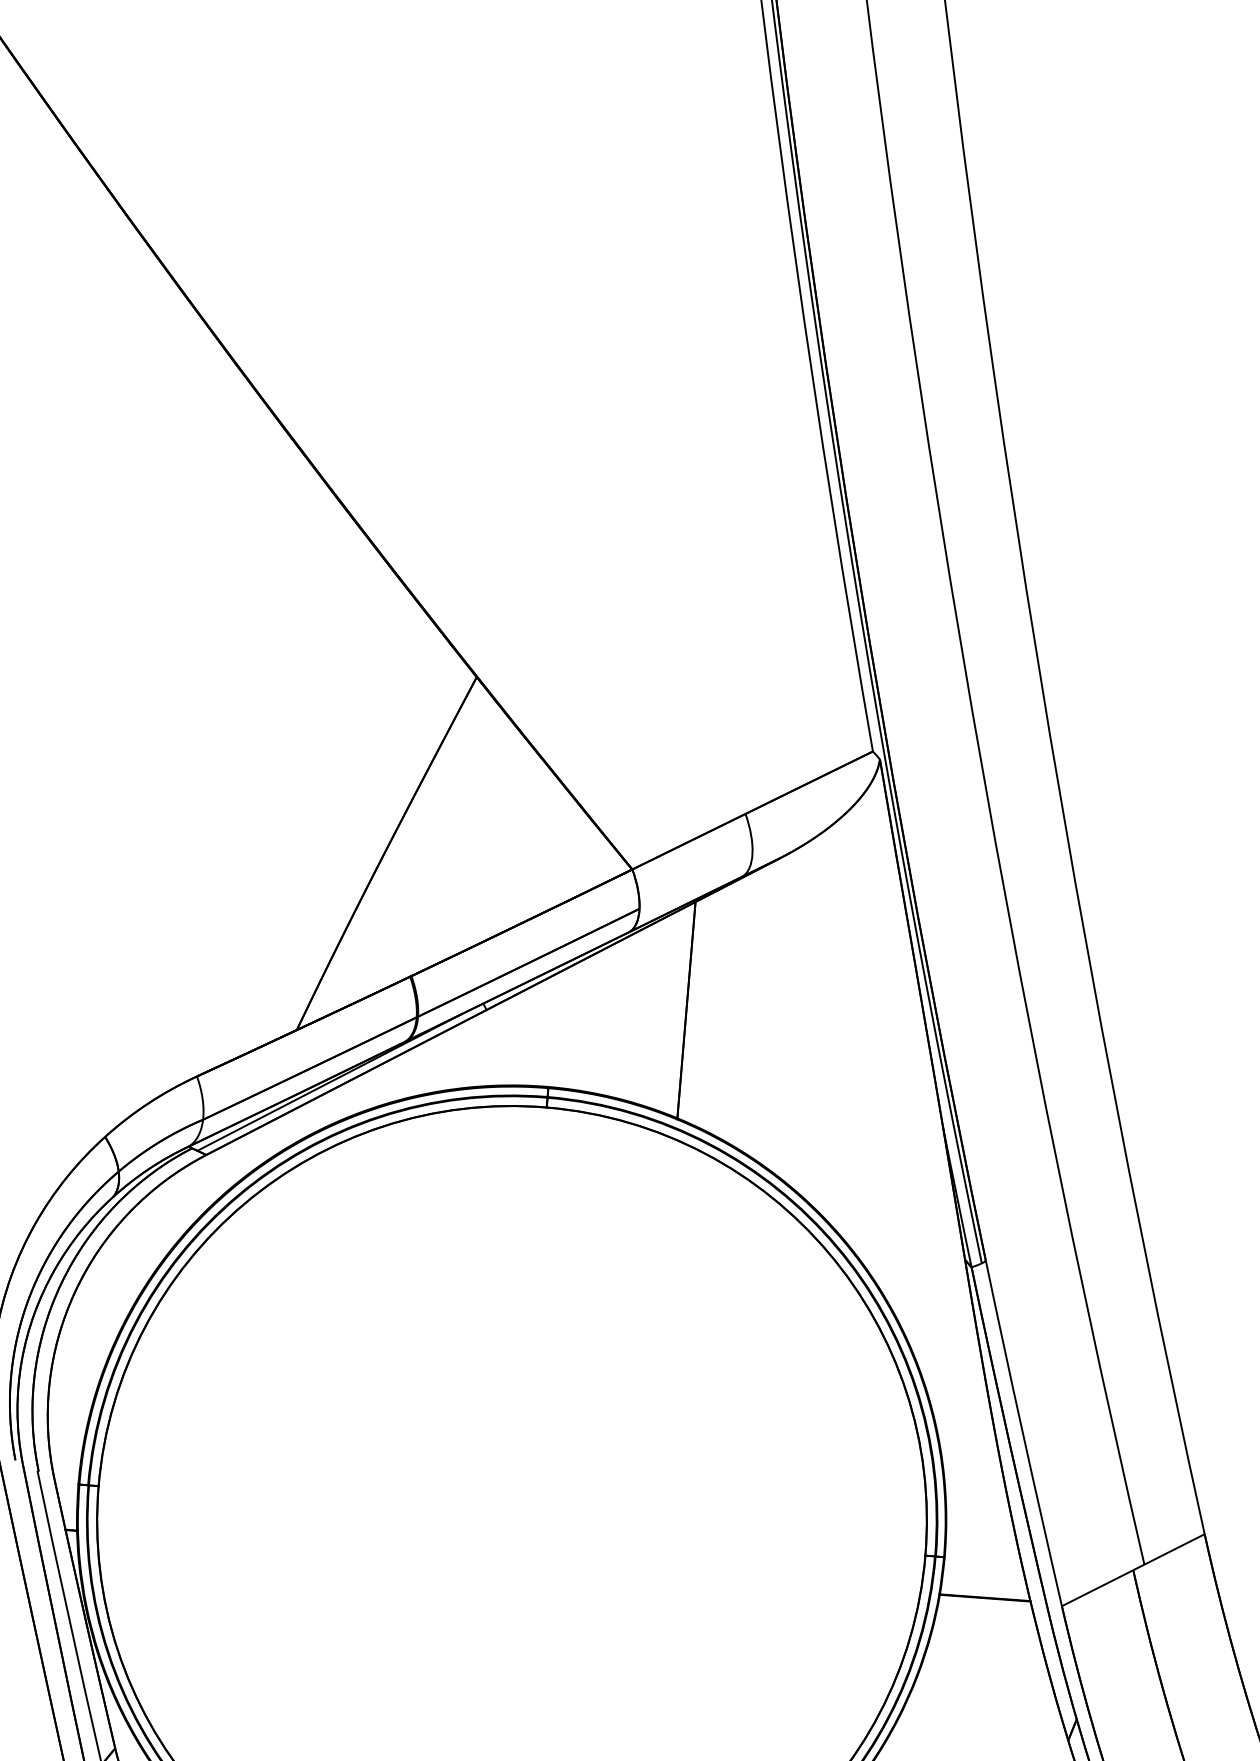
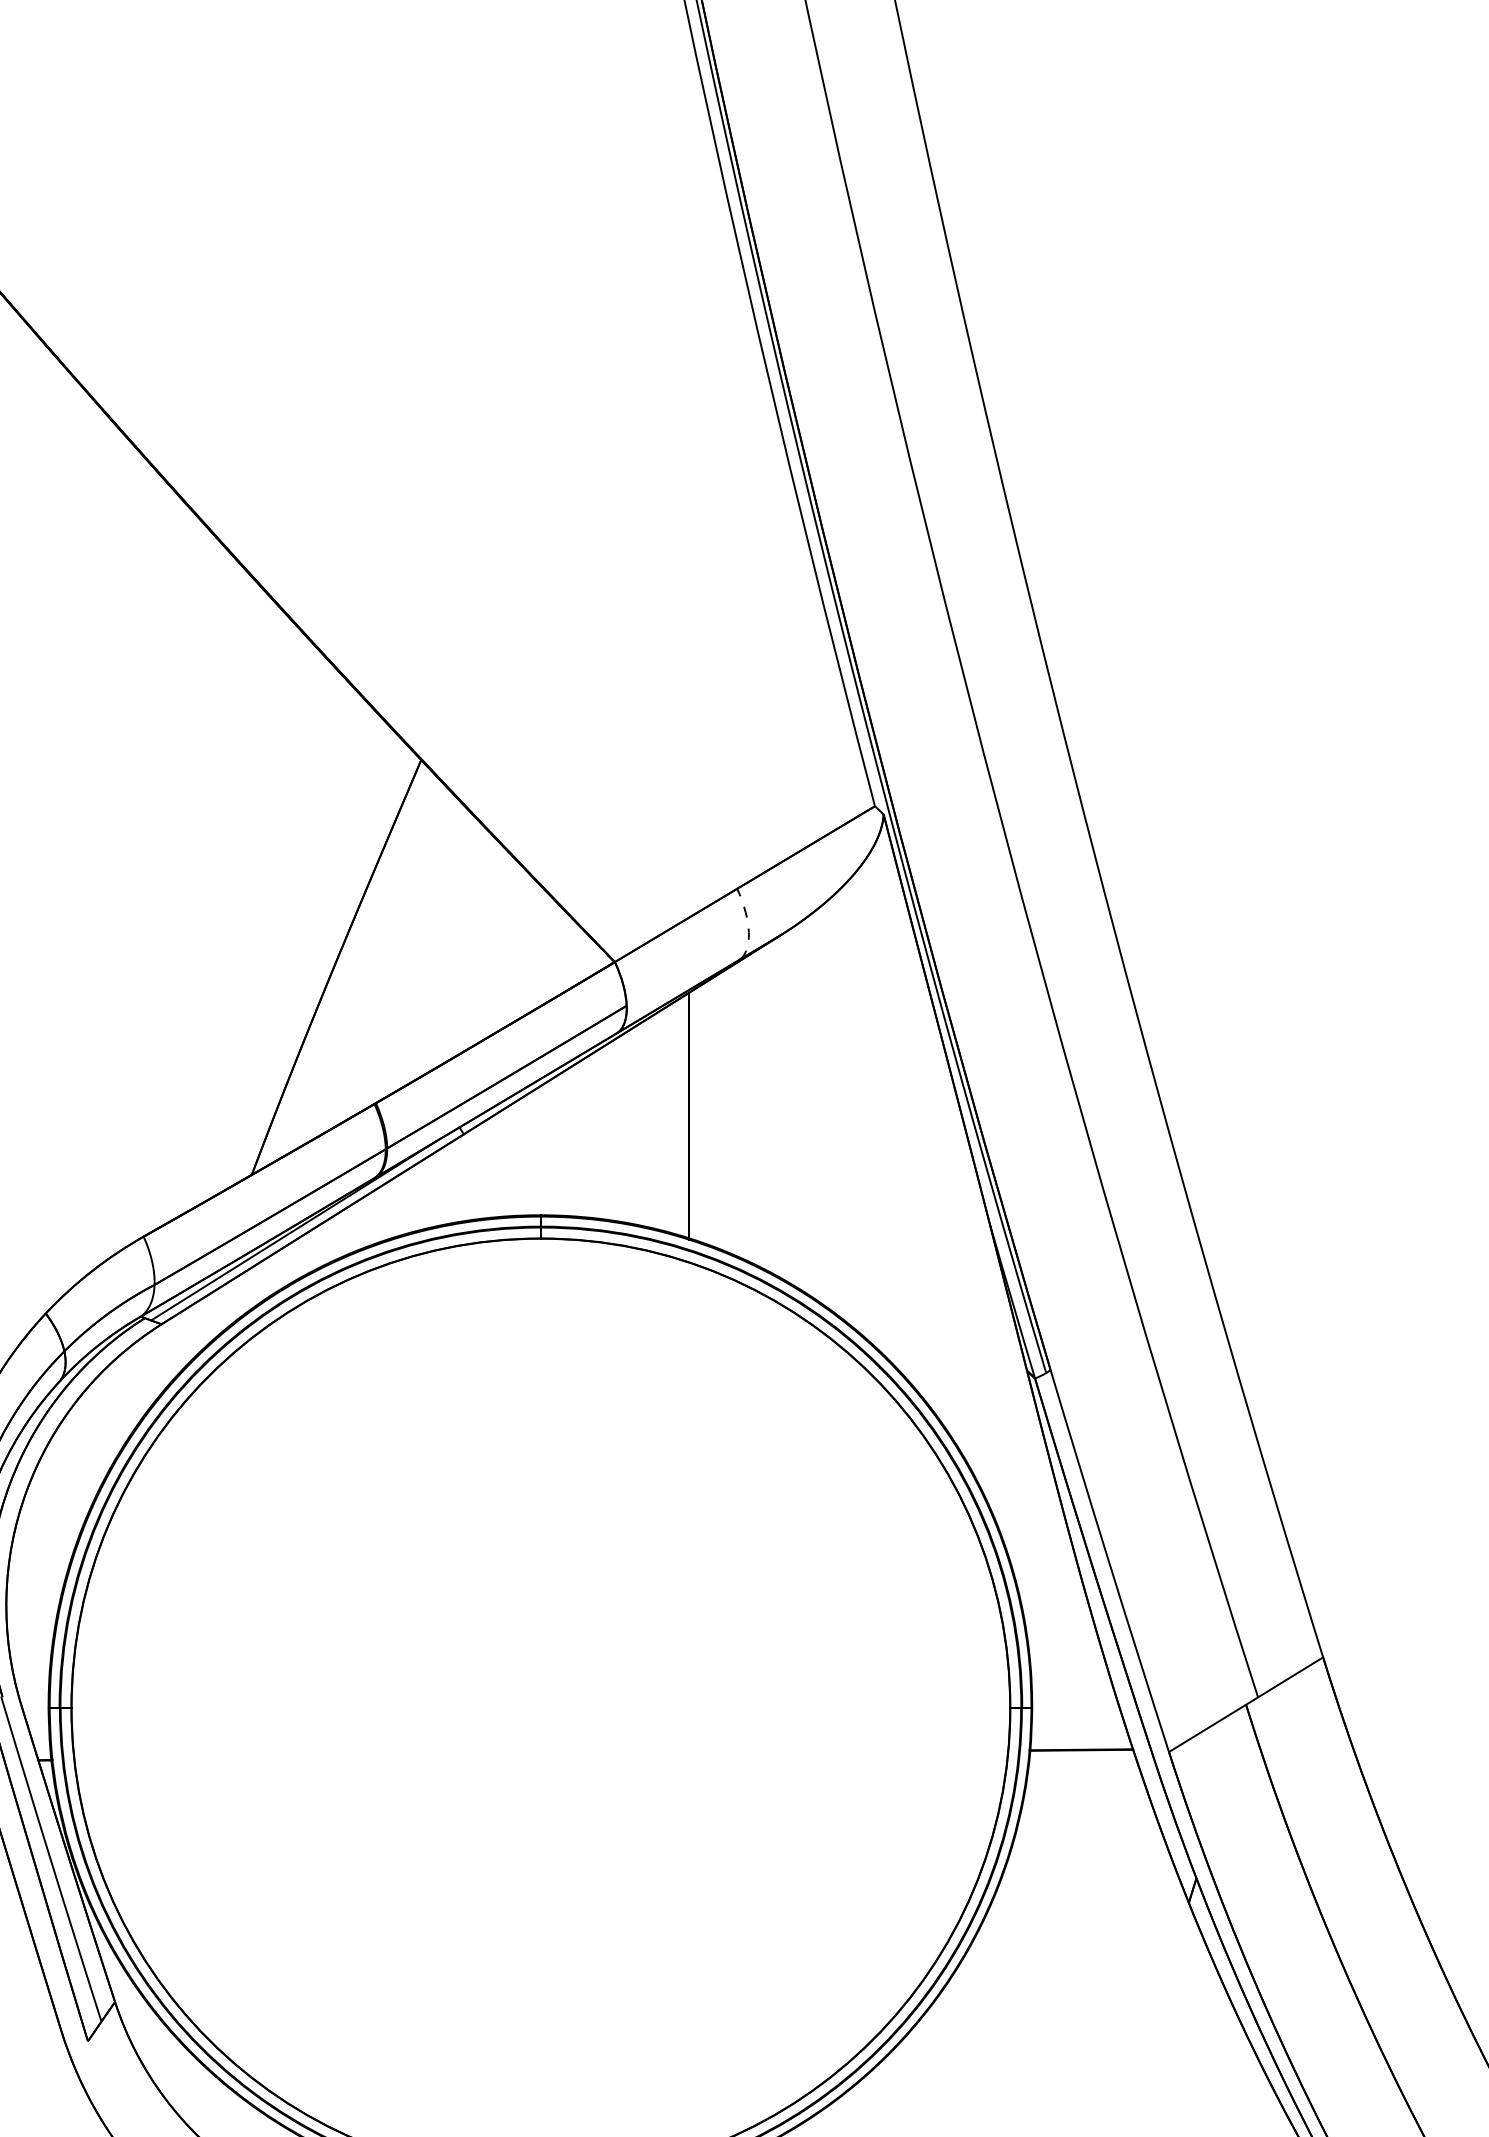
arc: (752, 848) -> (748, 926), solid -> dashed

